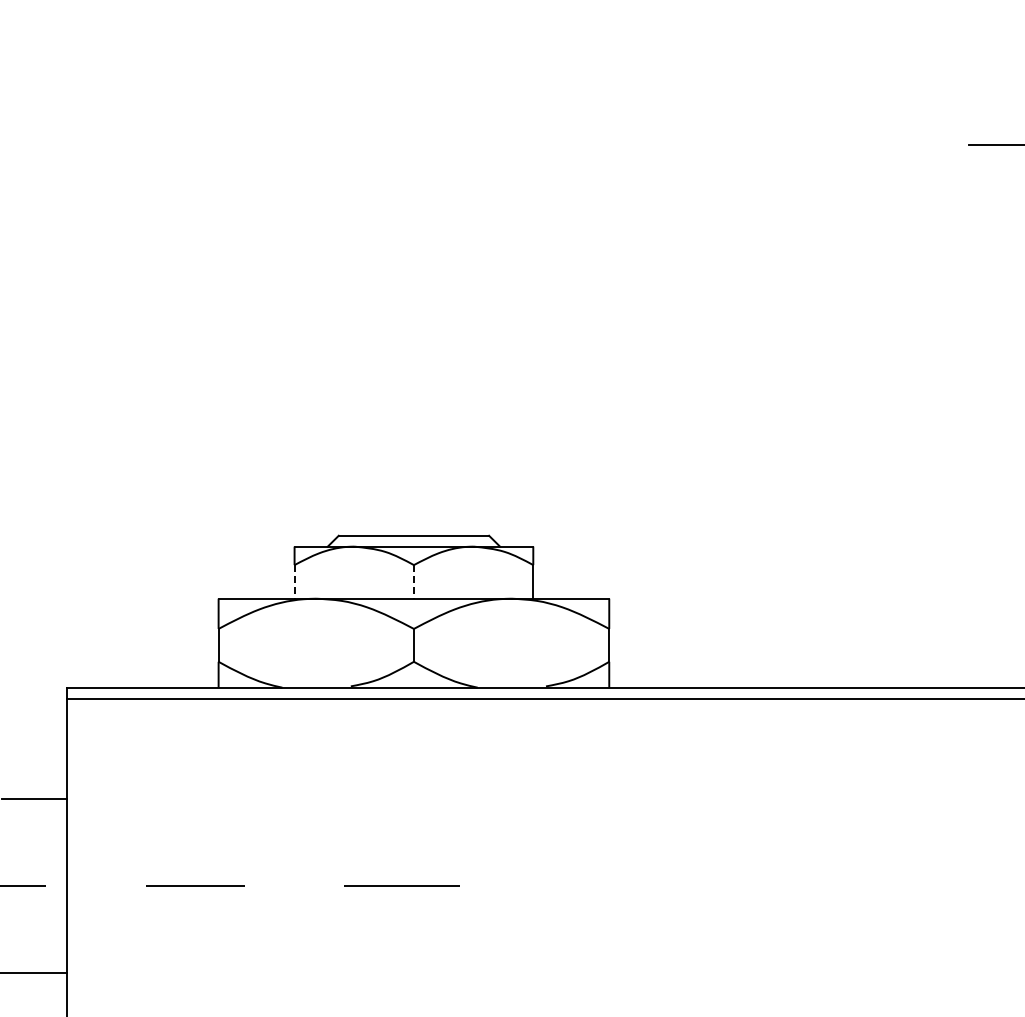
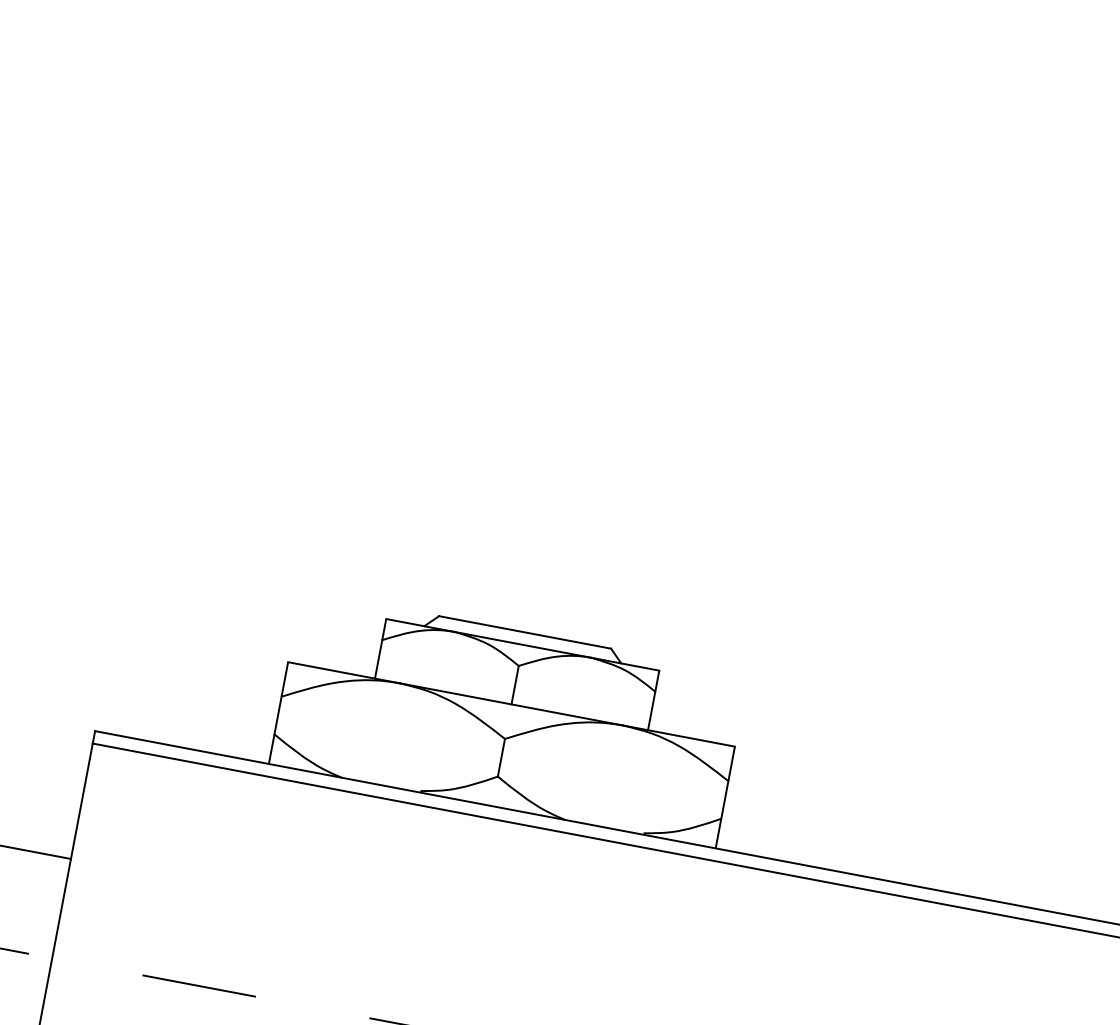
line: (294, 581) -> (378, 658), dashed -> solid
line: (413, 581) -> (514, 684), dashed -> solid

